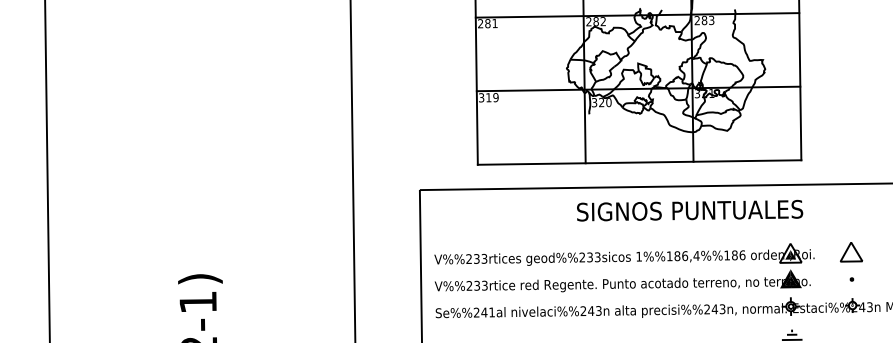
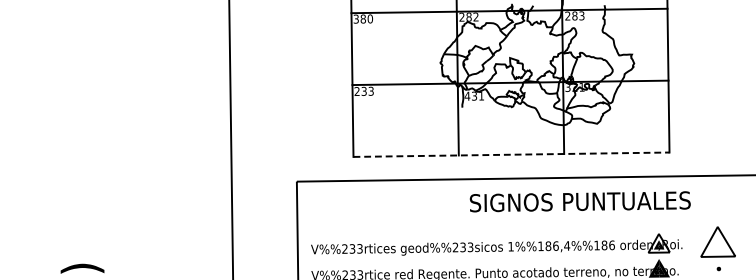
text: (487, 23) -> (362, 18), 281 -> 380
text: (488, 97) -> (363, 91), 319 -> 233
text: (601, 102) -> (474, 96), 320 -> 431
line: (639, 162) -> (511, 154), solid -> dashed
text: (690, 210) -> (580, 201), moved
part: (851, 252) -> (718, 242), size x1.6

